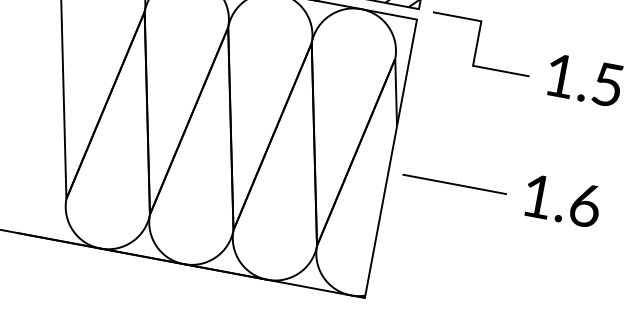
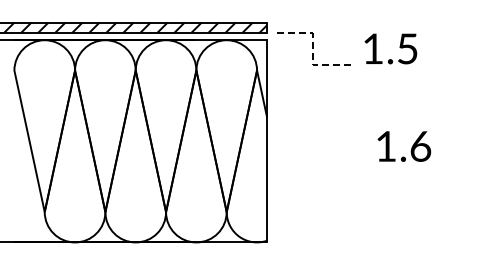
line: (476, 48) -> (312, 52), solid -> dashed
text: (584, 79) -> (390, 48), moved
line: (455, 183) -> (315, 150), removed
text: (563, 201) -> (404, 146), moved

